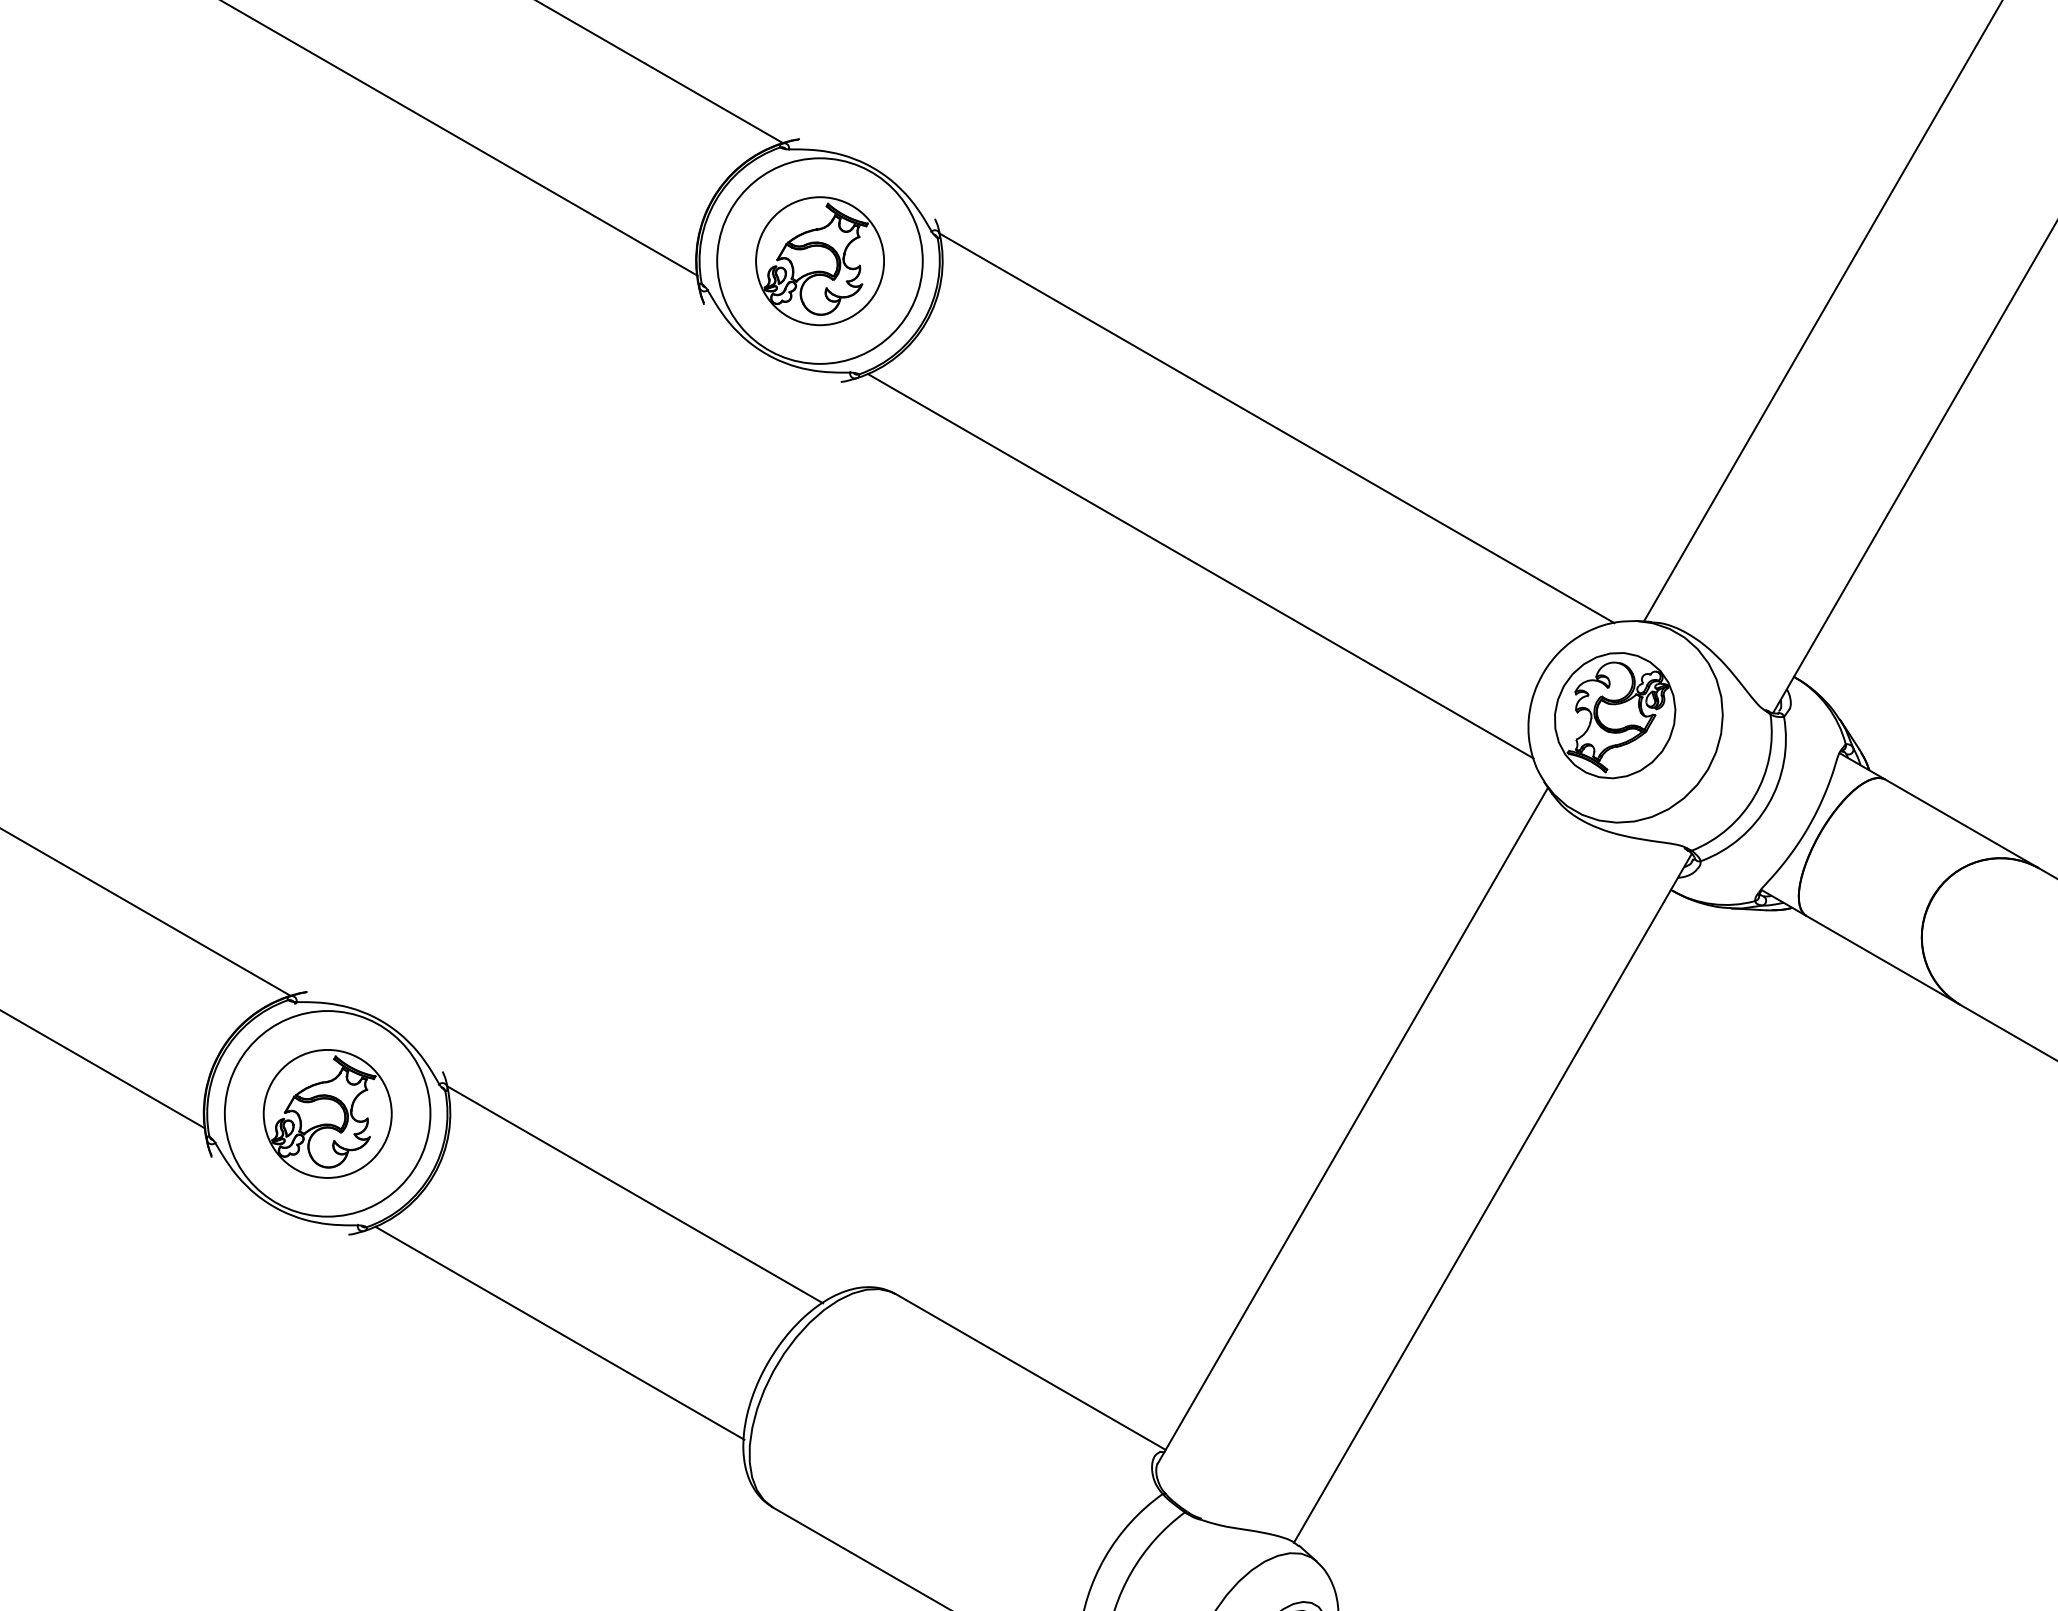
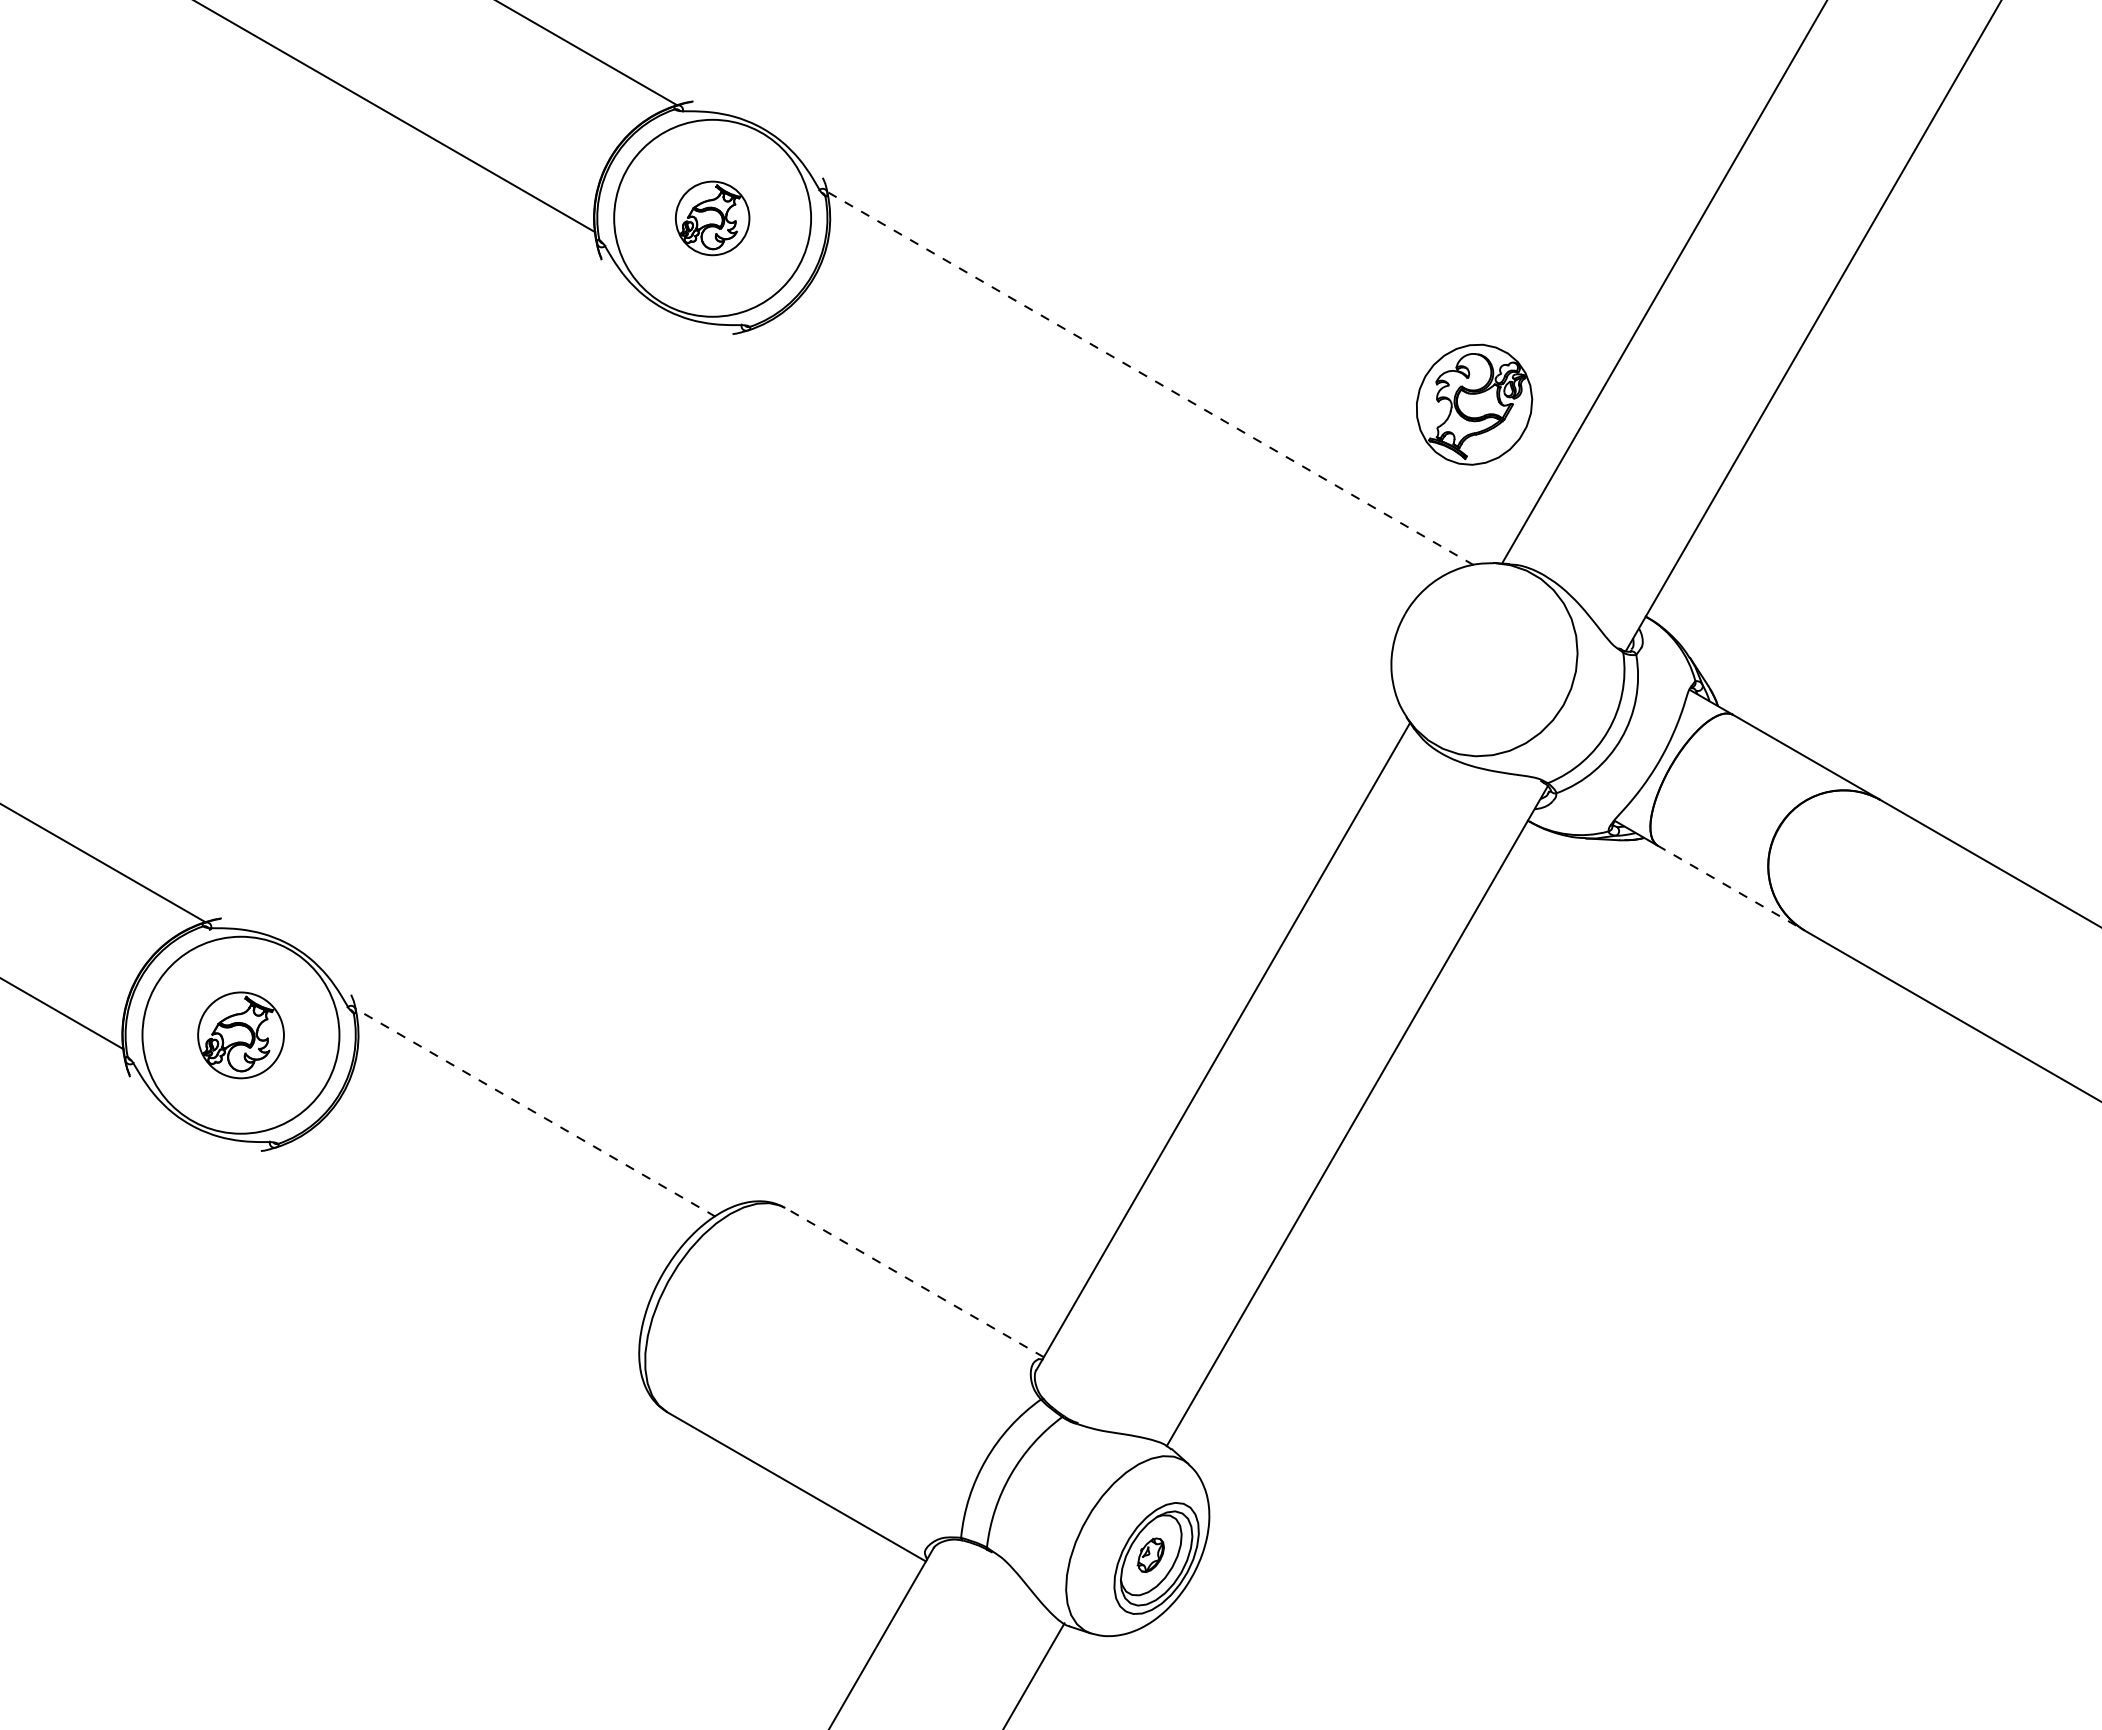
part: (819, 261) -> (712, 218), size x0.6
line: (1277, 428) -> (1150, 378), solid -> dashed
line: (1200, 566) -> (1077, 510), removed
part: (1615, 715) -> (1474, 404), moved
line: (1882, 959) -> (1730, 887), solid -> dashed
part: (327, 1114) -> (240, 1035), size x0.7
line: (635, 1194) -> (535, 1112), solid -> dashed
line: (559, 1333) -> (463, 1245), removed
line: (1030, 1371) -> (914, 1282), solid -> dashed

